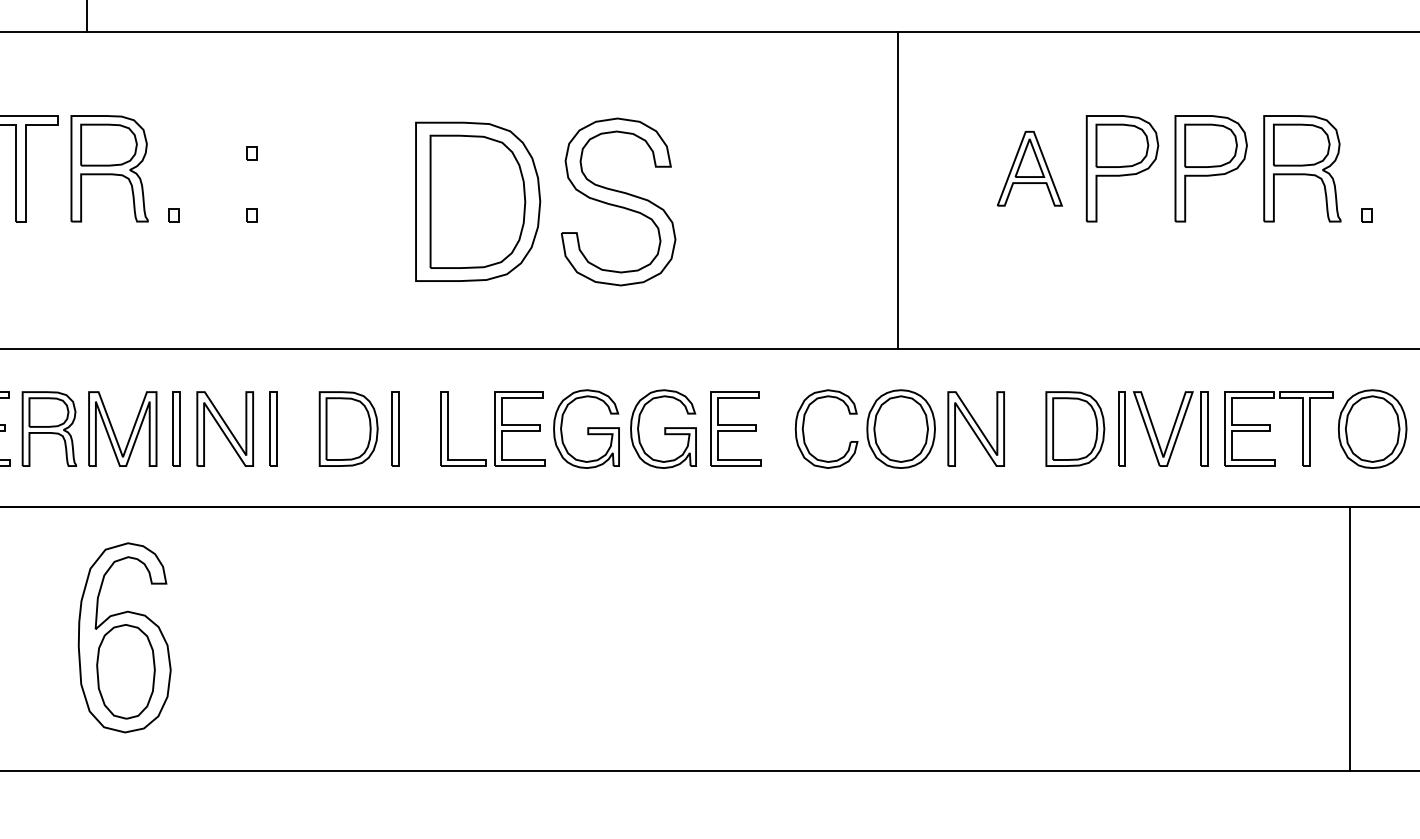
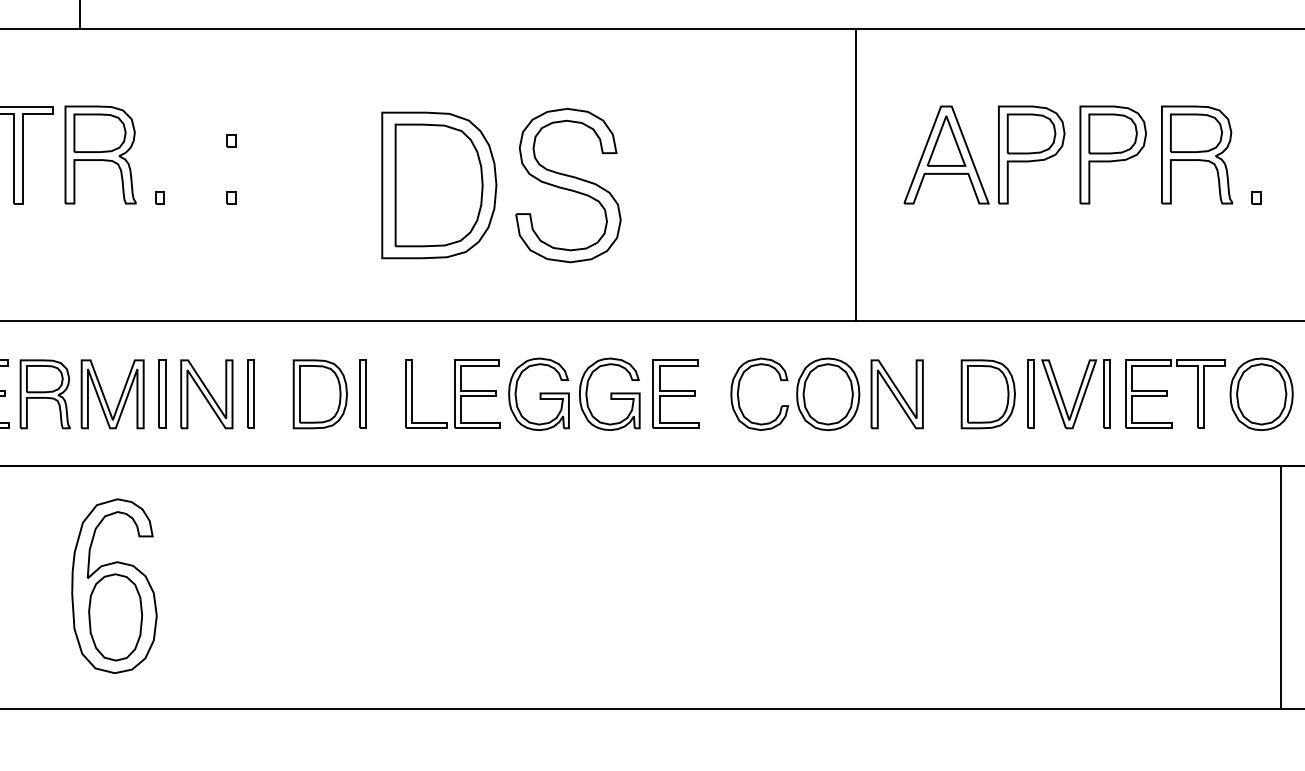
part: (1029, 168) -> (946, 154), size x1.43
line: (898, 189) -> (856, 174), moved
line: (1350, 639) -> (1281, 587), moved

